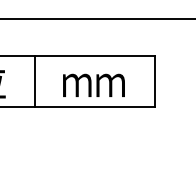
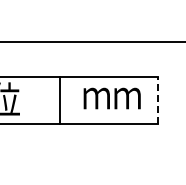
line: (34, 81) -> (59, 99), moved
line: (155, 82) -> (157, 100), solid -> dashed
text: (93, 85) -> (111, 98), moved

